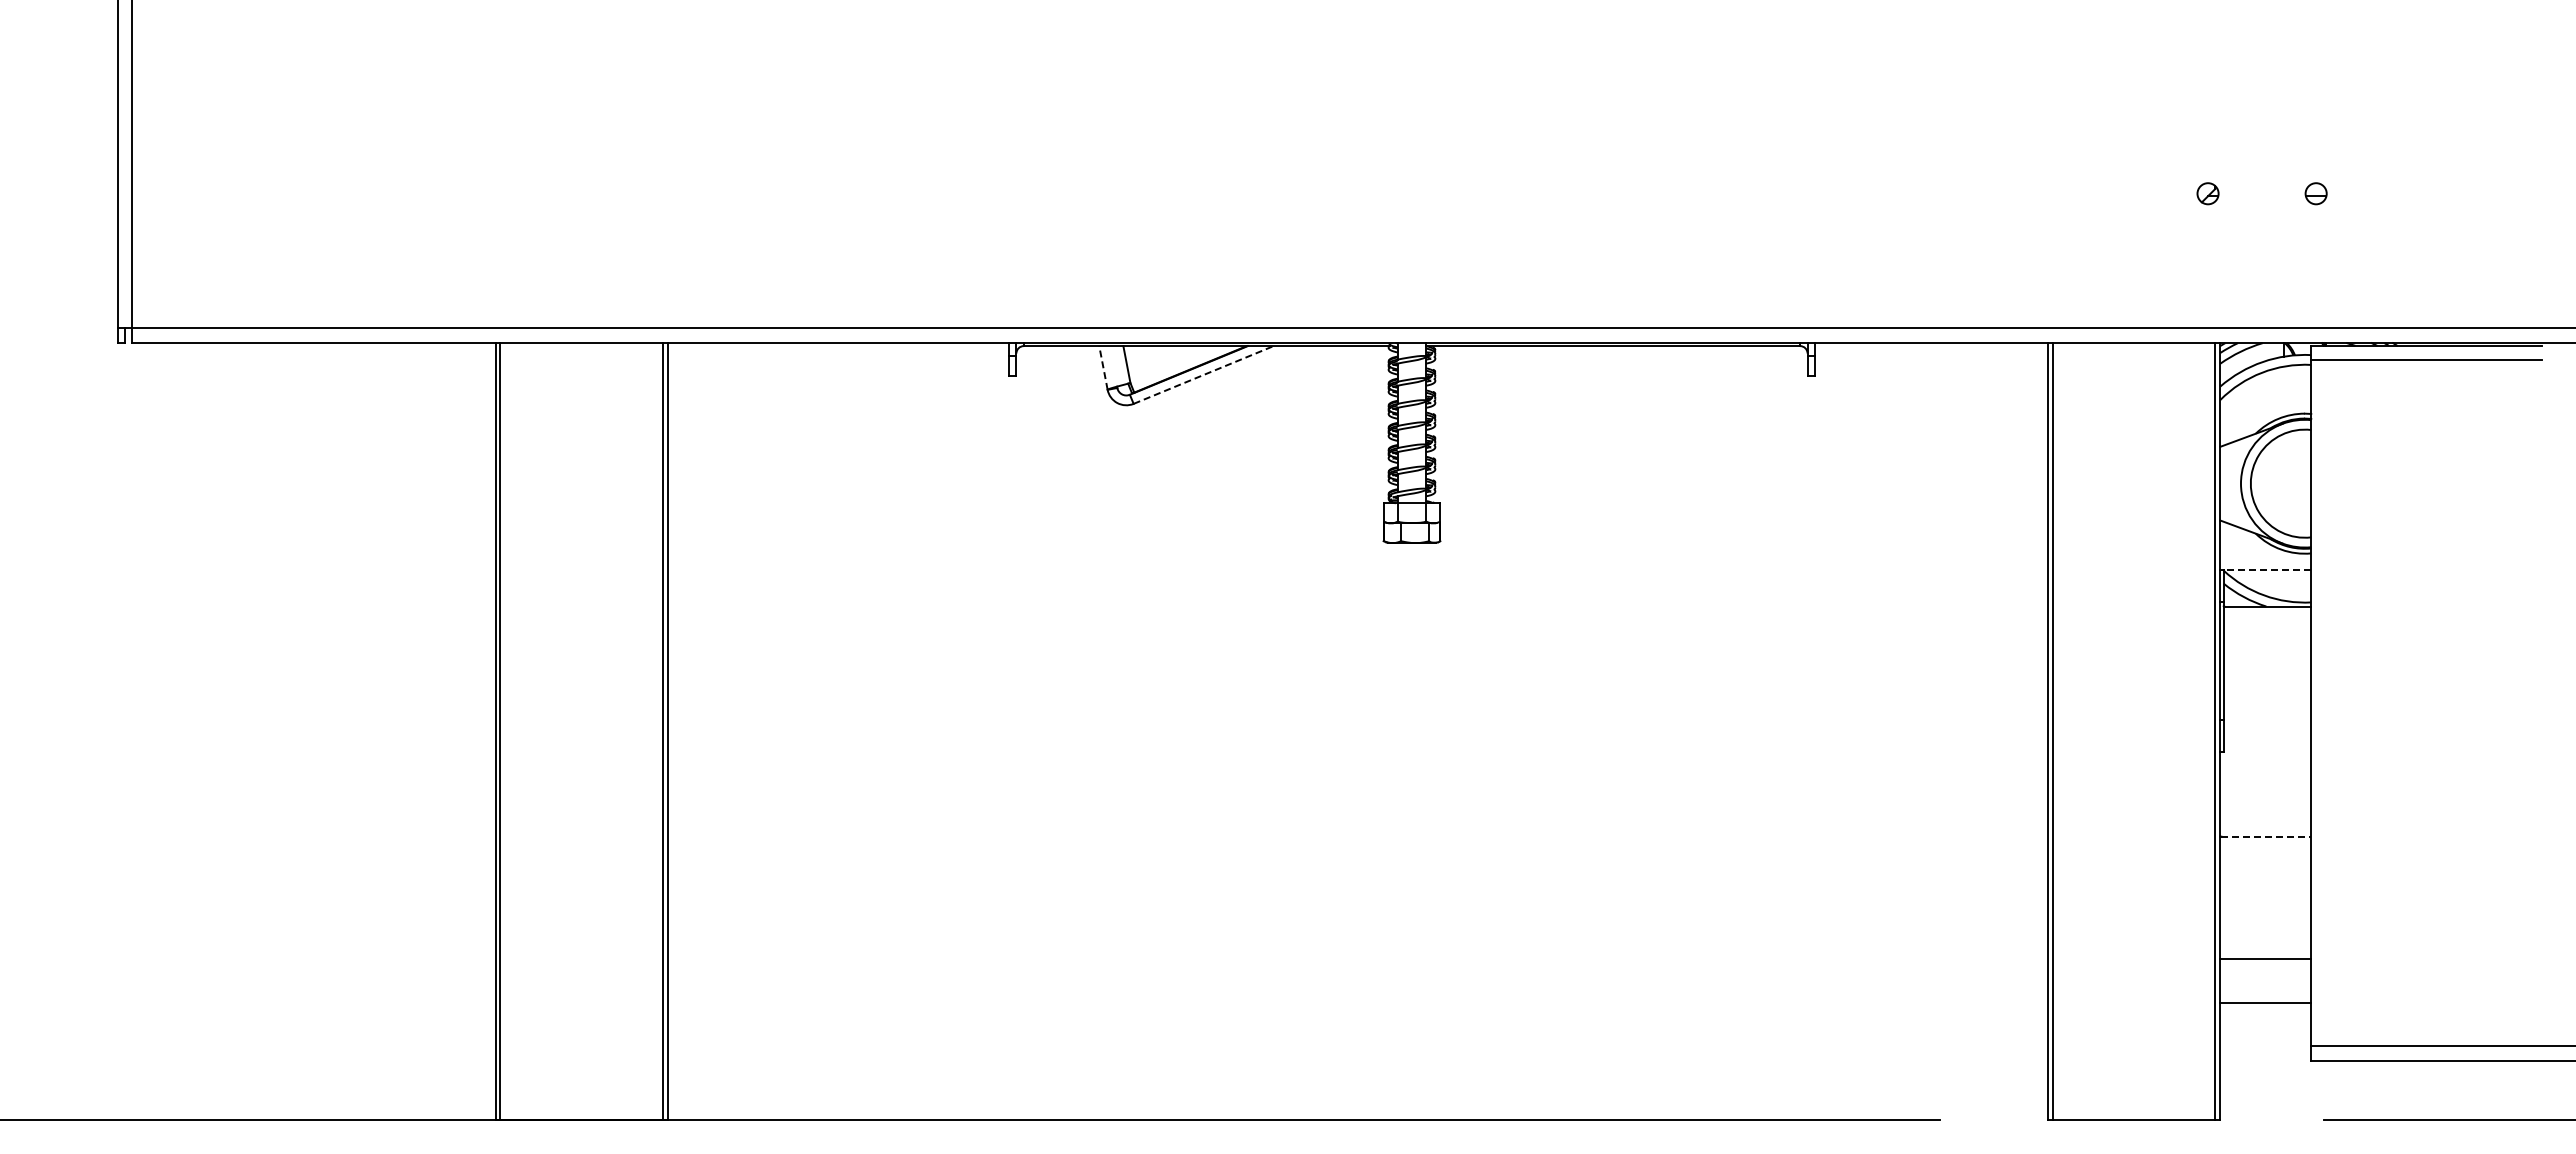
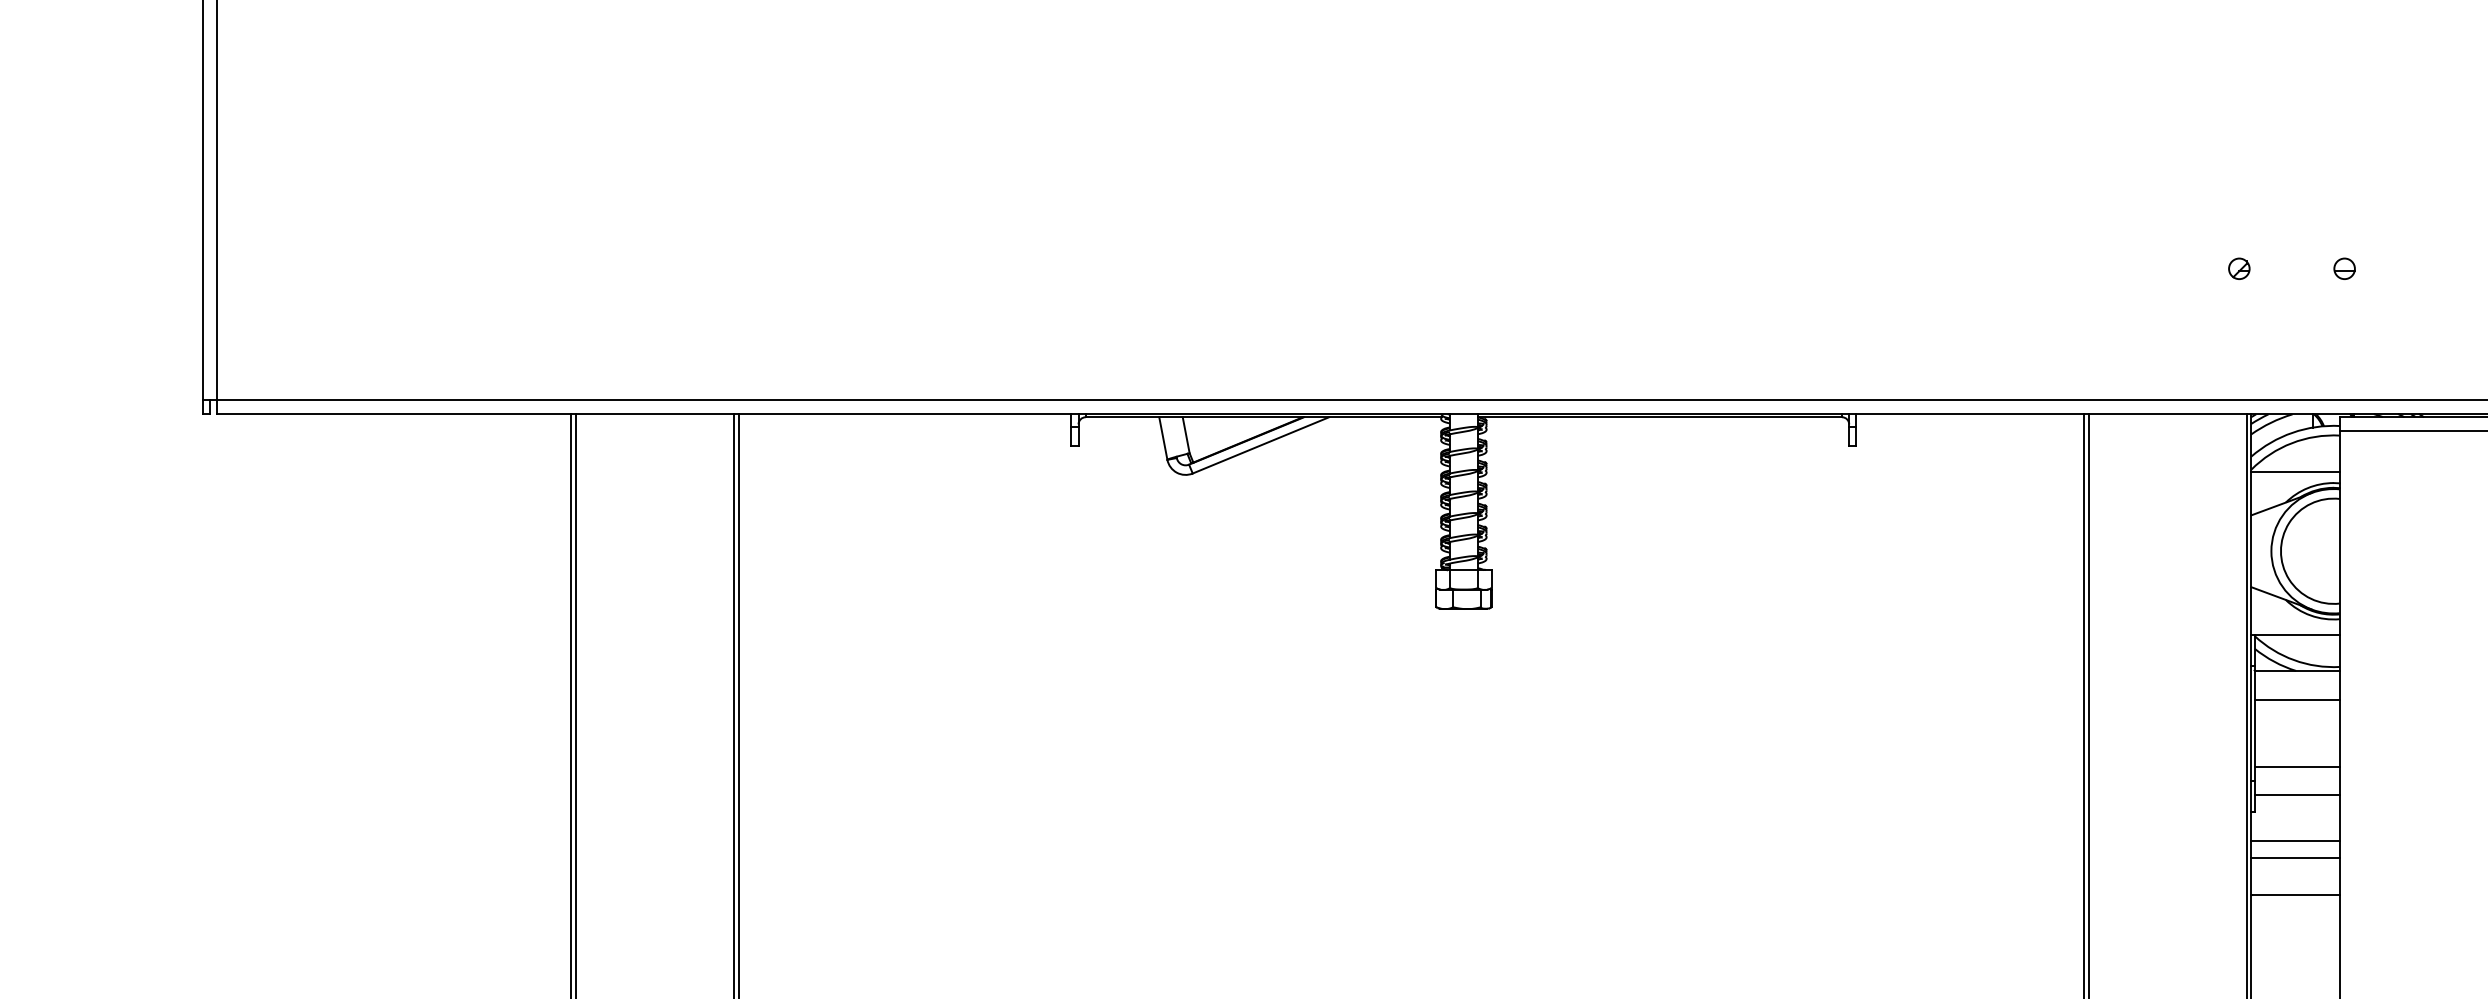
line: (1103, 367) -> (1163, 438), dashed -> solid
line: (1203, 374) -> (1260, 444), dashed -> solid
line: (2265, 402) -> (2295, 472), added
line: (2267, 569) -> (2297, 634), dashed -> solid
line: (2267, 636) -> (2297, 700), added
line: (2267, 704) -> (2297, 766), added
line: (2267, 734) -> (2297, 795), added
line: (2265, 780) -> (2295, 840), added
line: (2265, 798) -> (2295, 857), added
line: (2266, 836) -> (2296, 894), dashed -> solid

